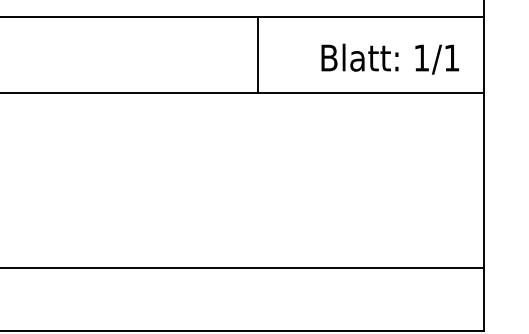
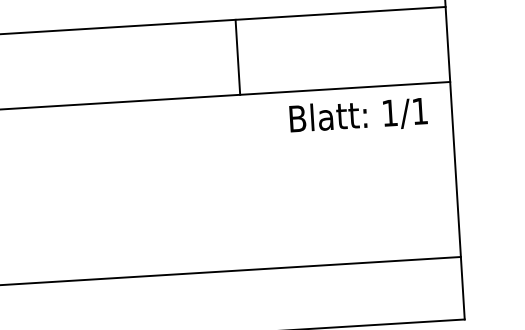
line: (258, 54) -> (237, 56), moved
text: (389, 58) -> (357, 115), moved

